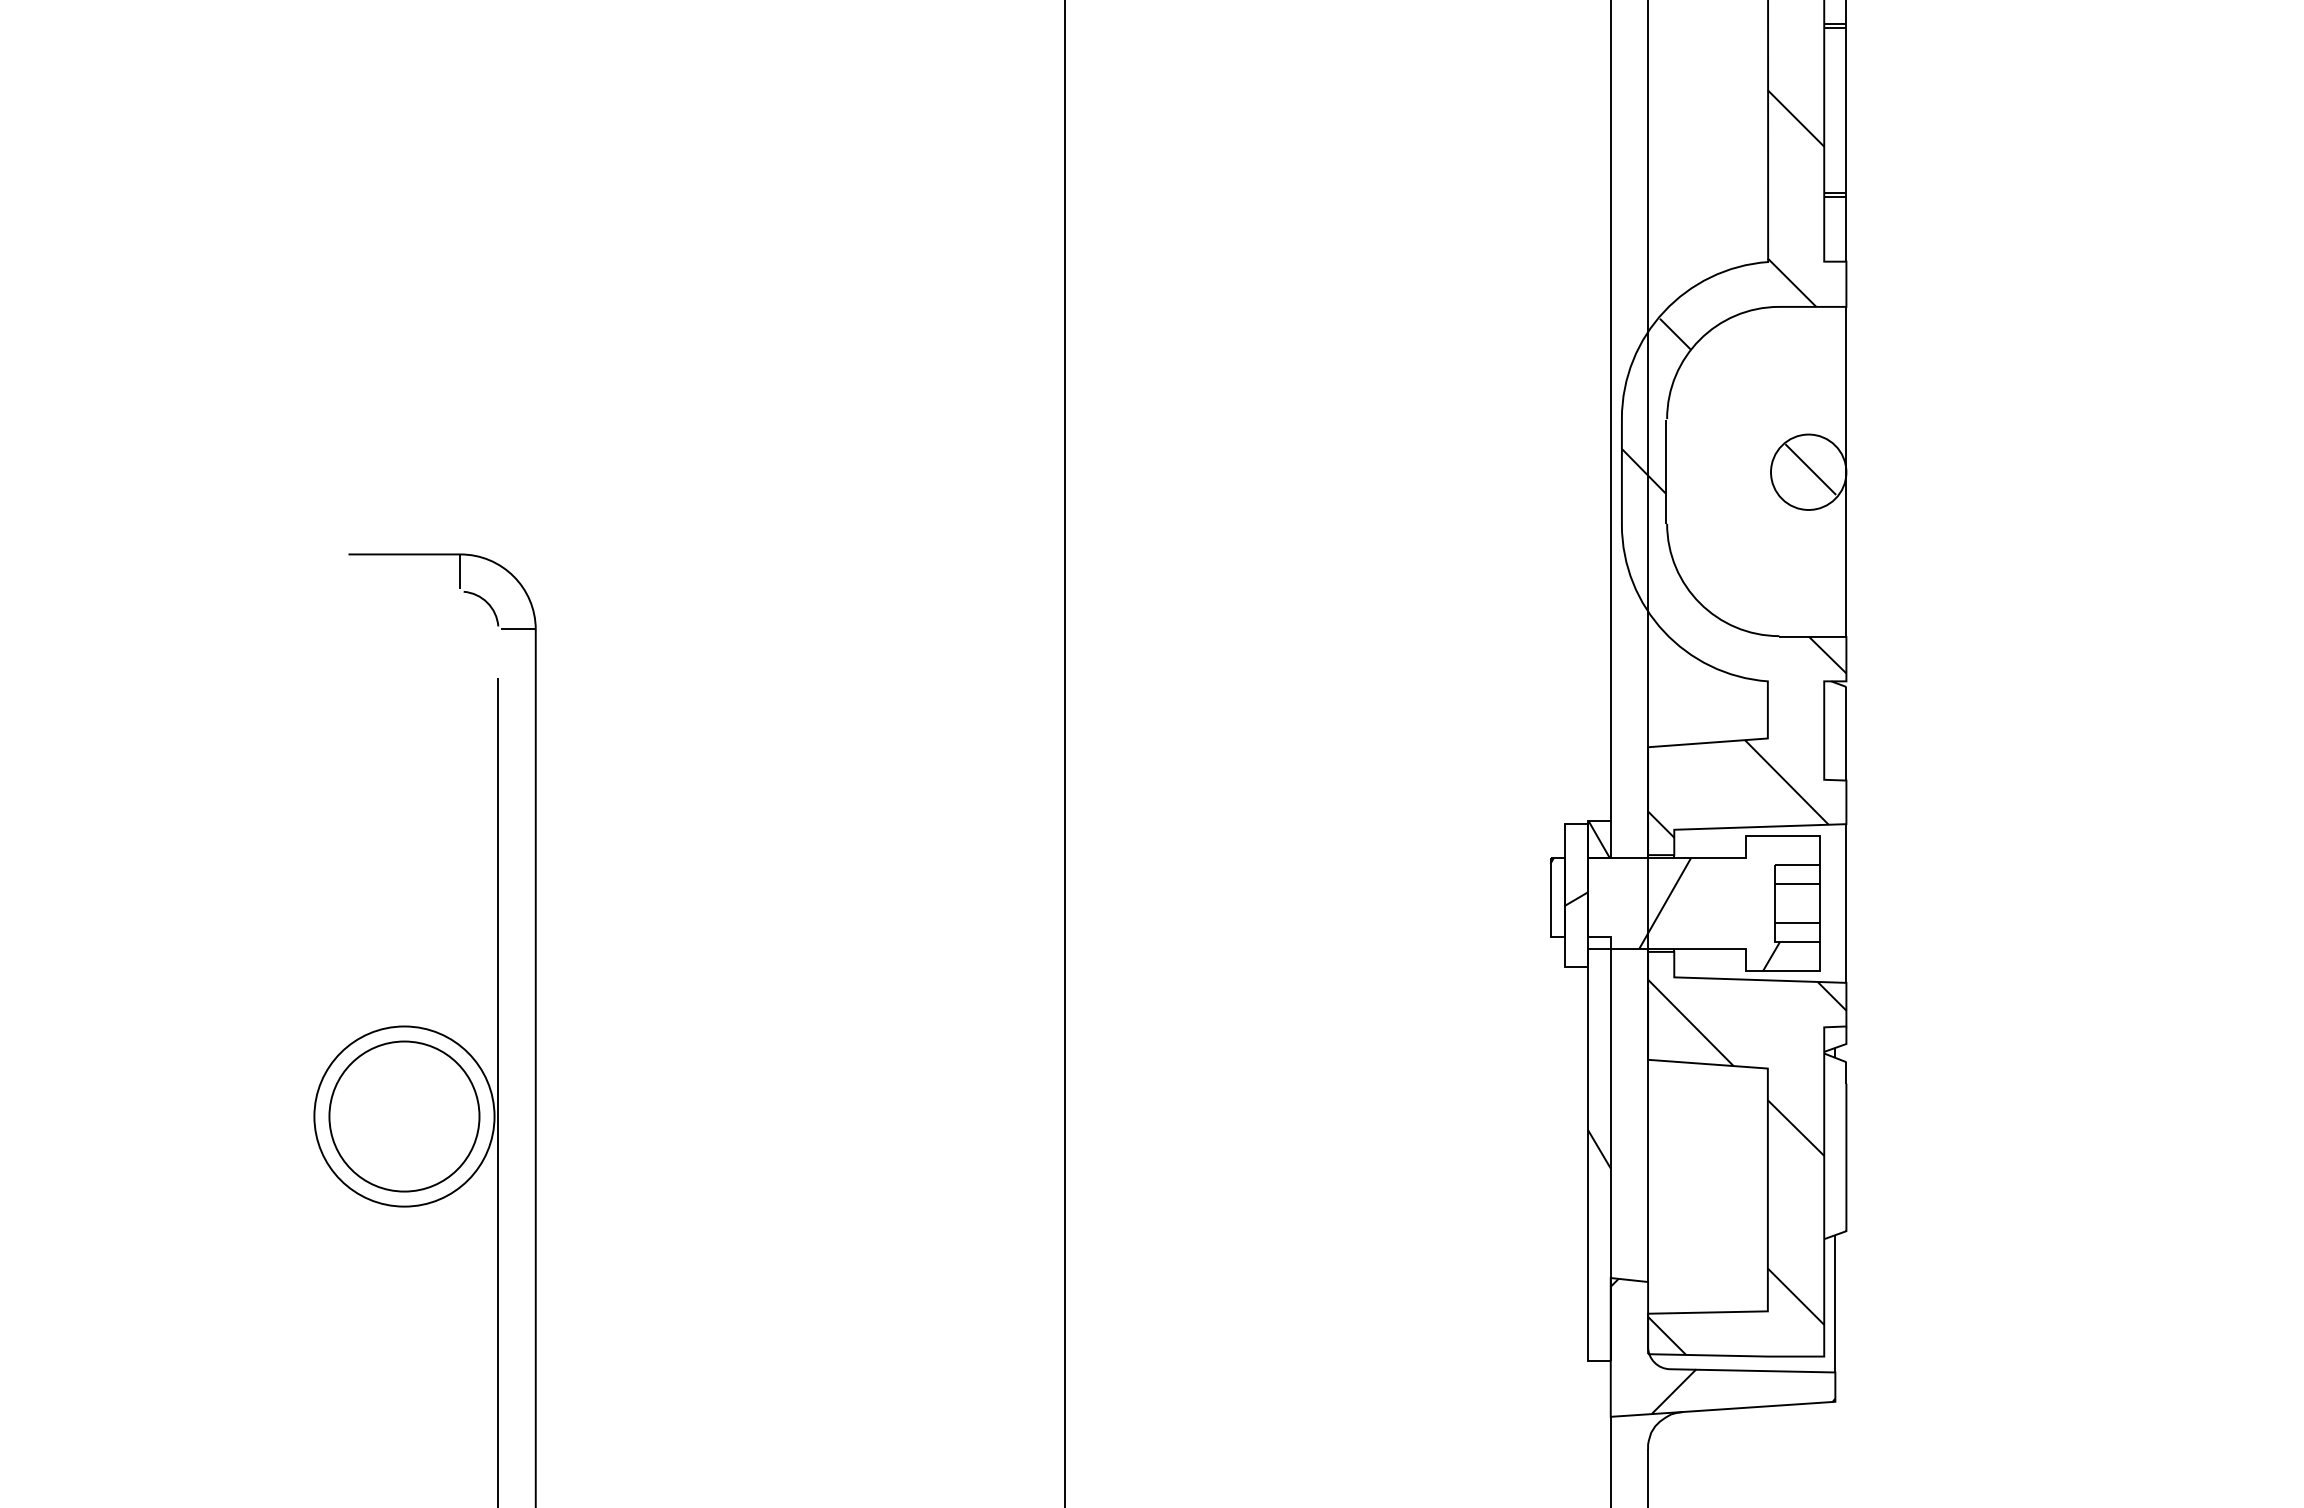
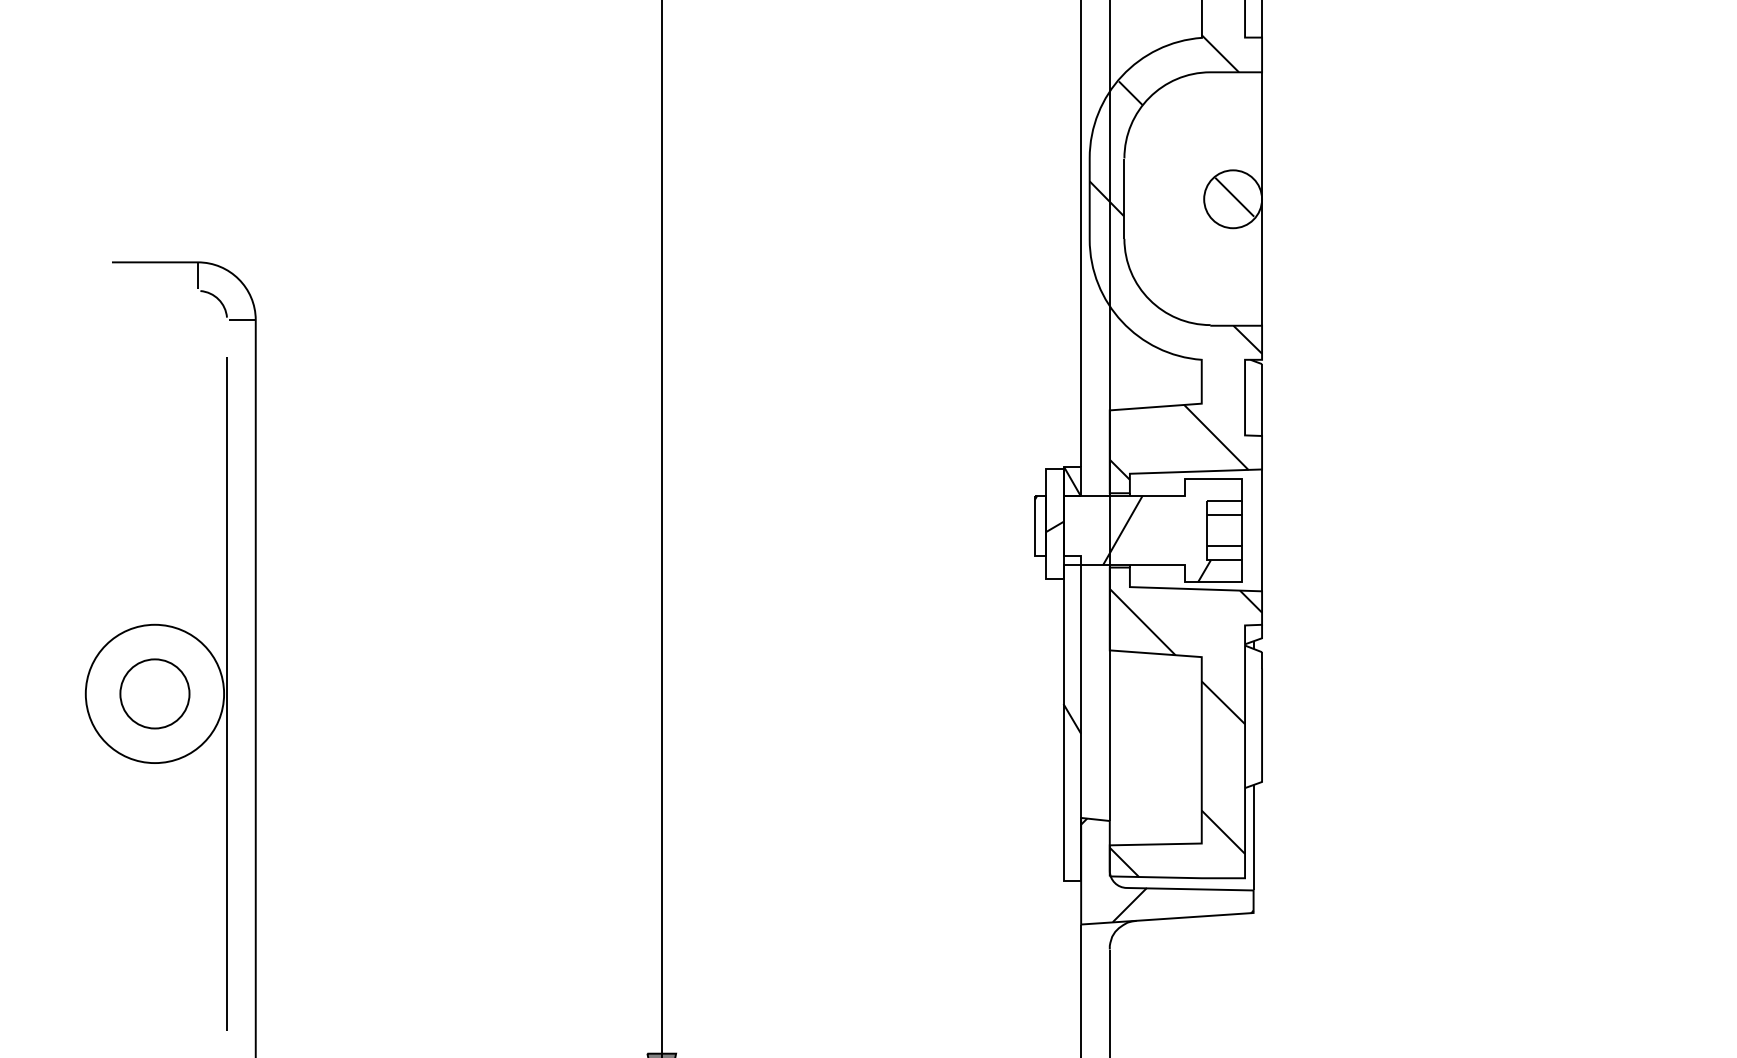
circle: (404, 1116) -> (154, 693), size x0.6

